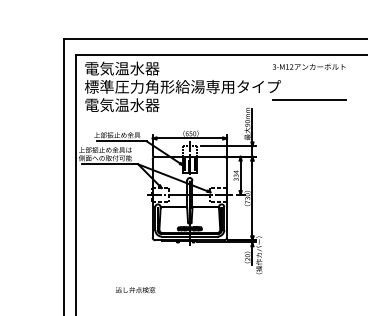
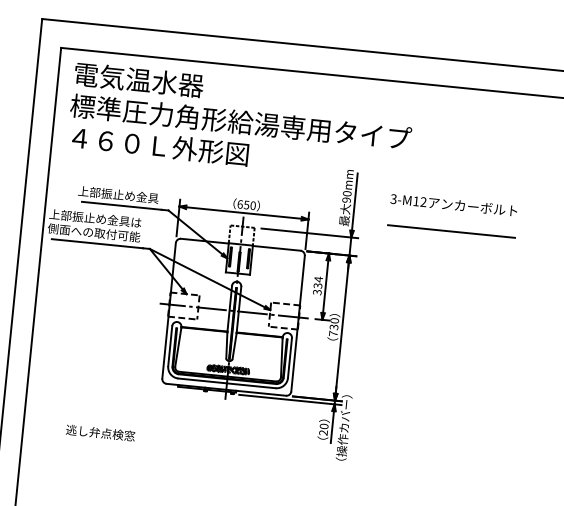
text: (309, 66) -> (454, 204), moved
line: (309, 99) -> (452, 230), moved
text: (137, 105) -> (158, 146), 電気温水器 -> ４６０Ｌ外形図
text: (135, 290) -> (100, 433), moved

